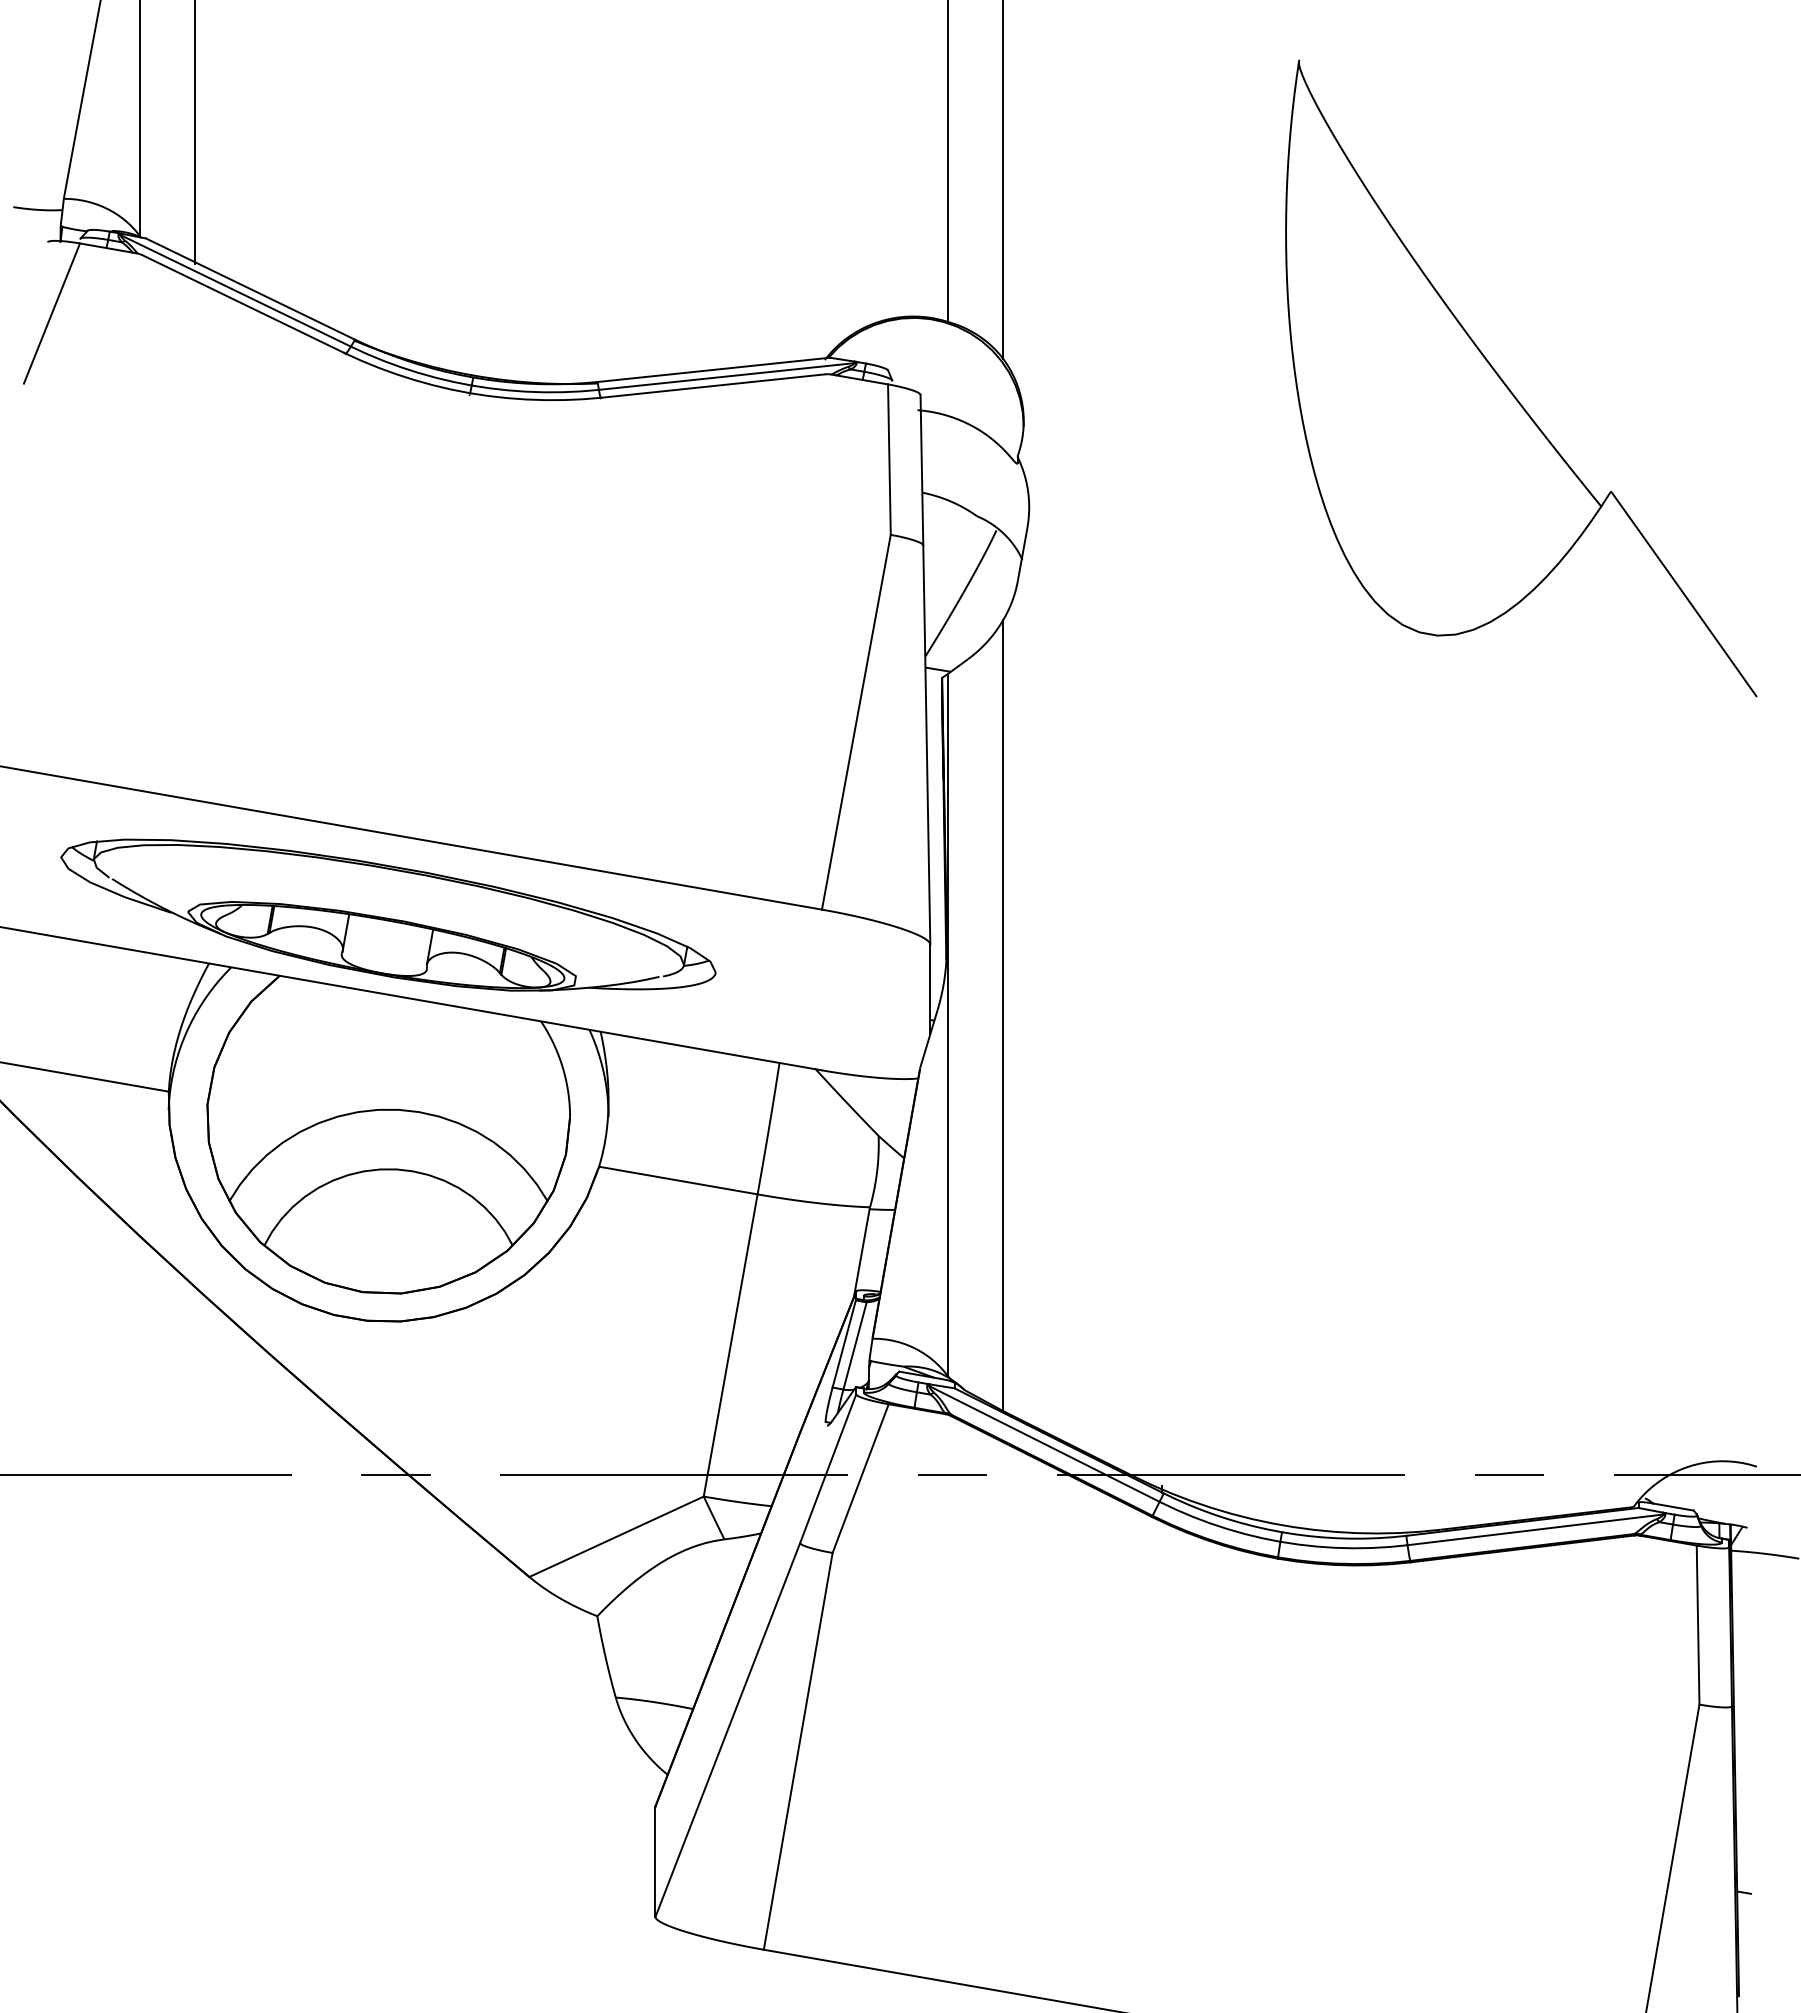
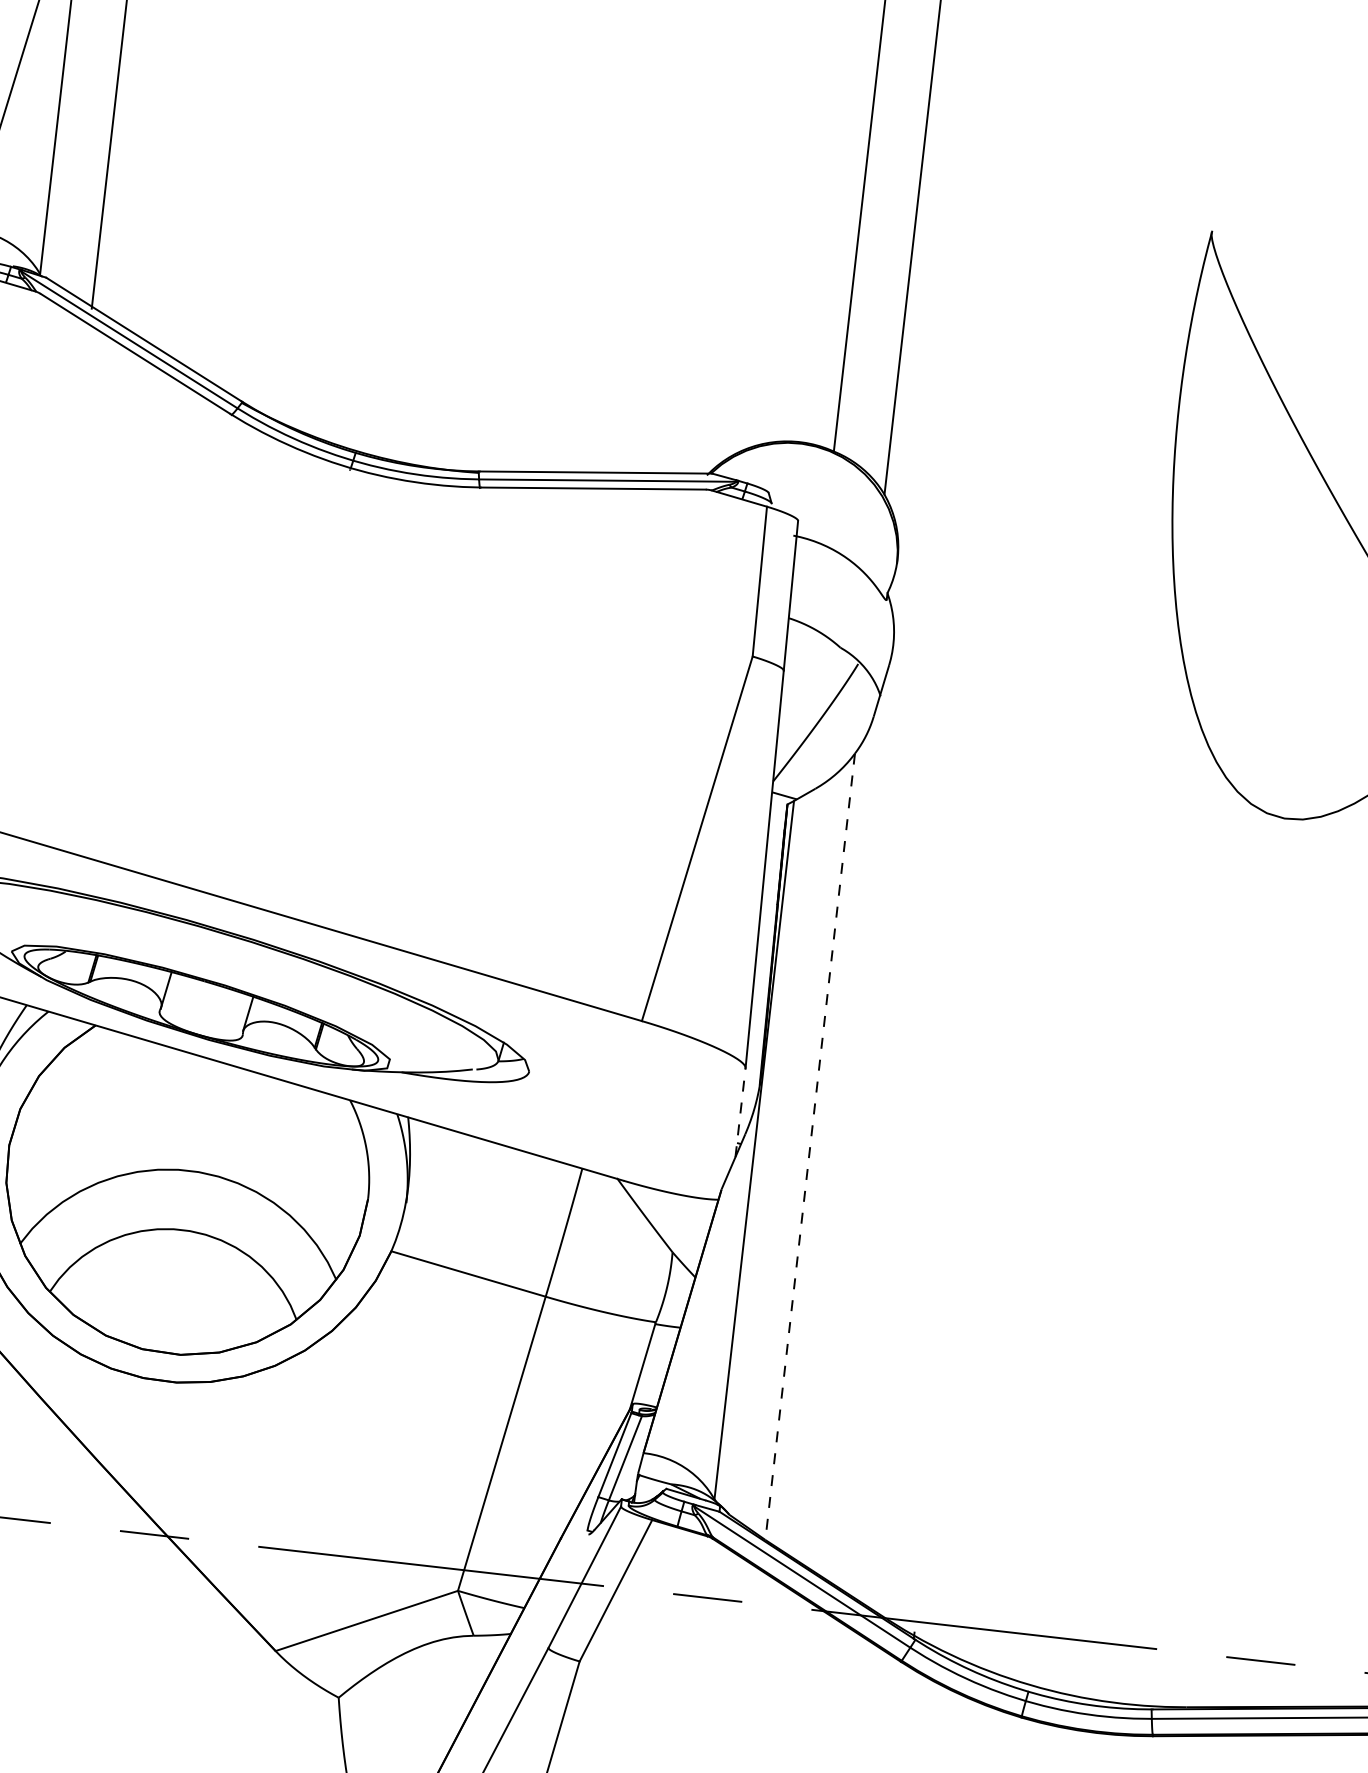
line: (930, 989) -> (740, 1112), solid -> dashed
line: (1003, 1015) -> (810, 1146), solid -> dashed

